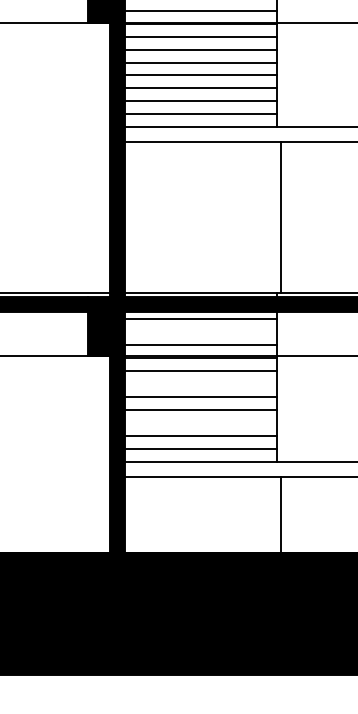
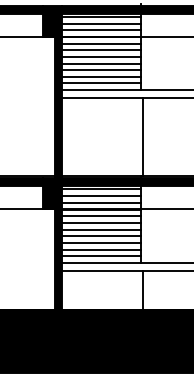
line: (201, 332) -> (101, 196), added
line: (201, 383) -> (101, 222), added
line: (201, 423) -> (101, 243), added

